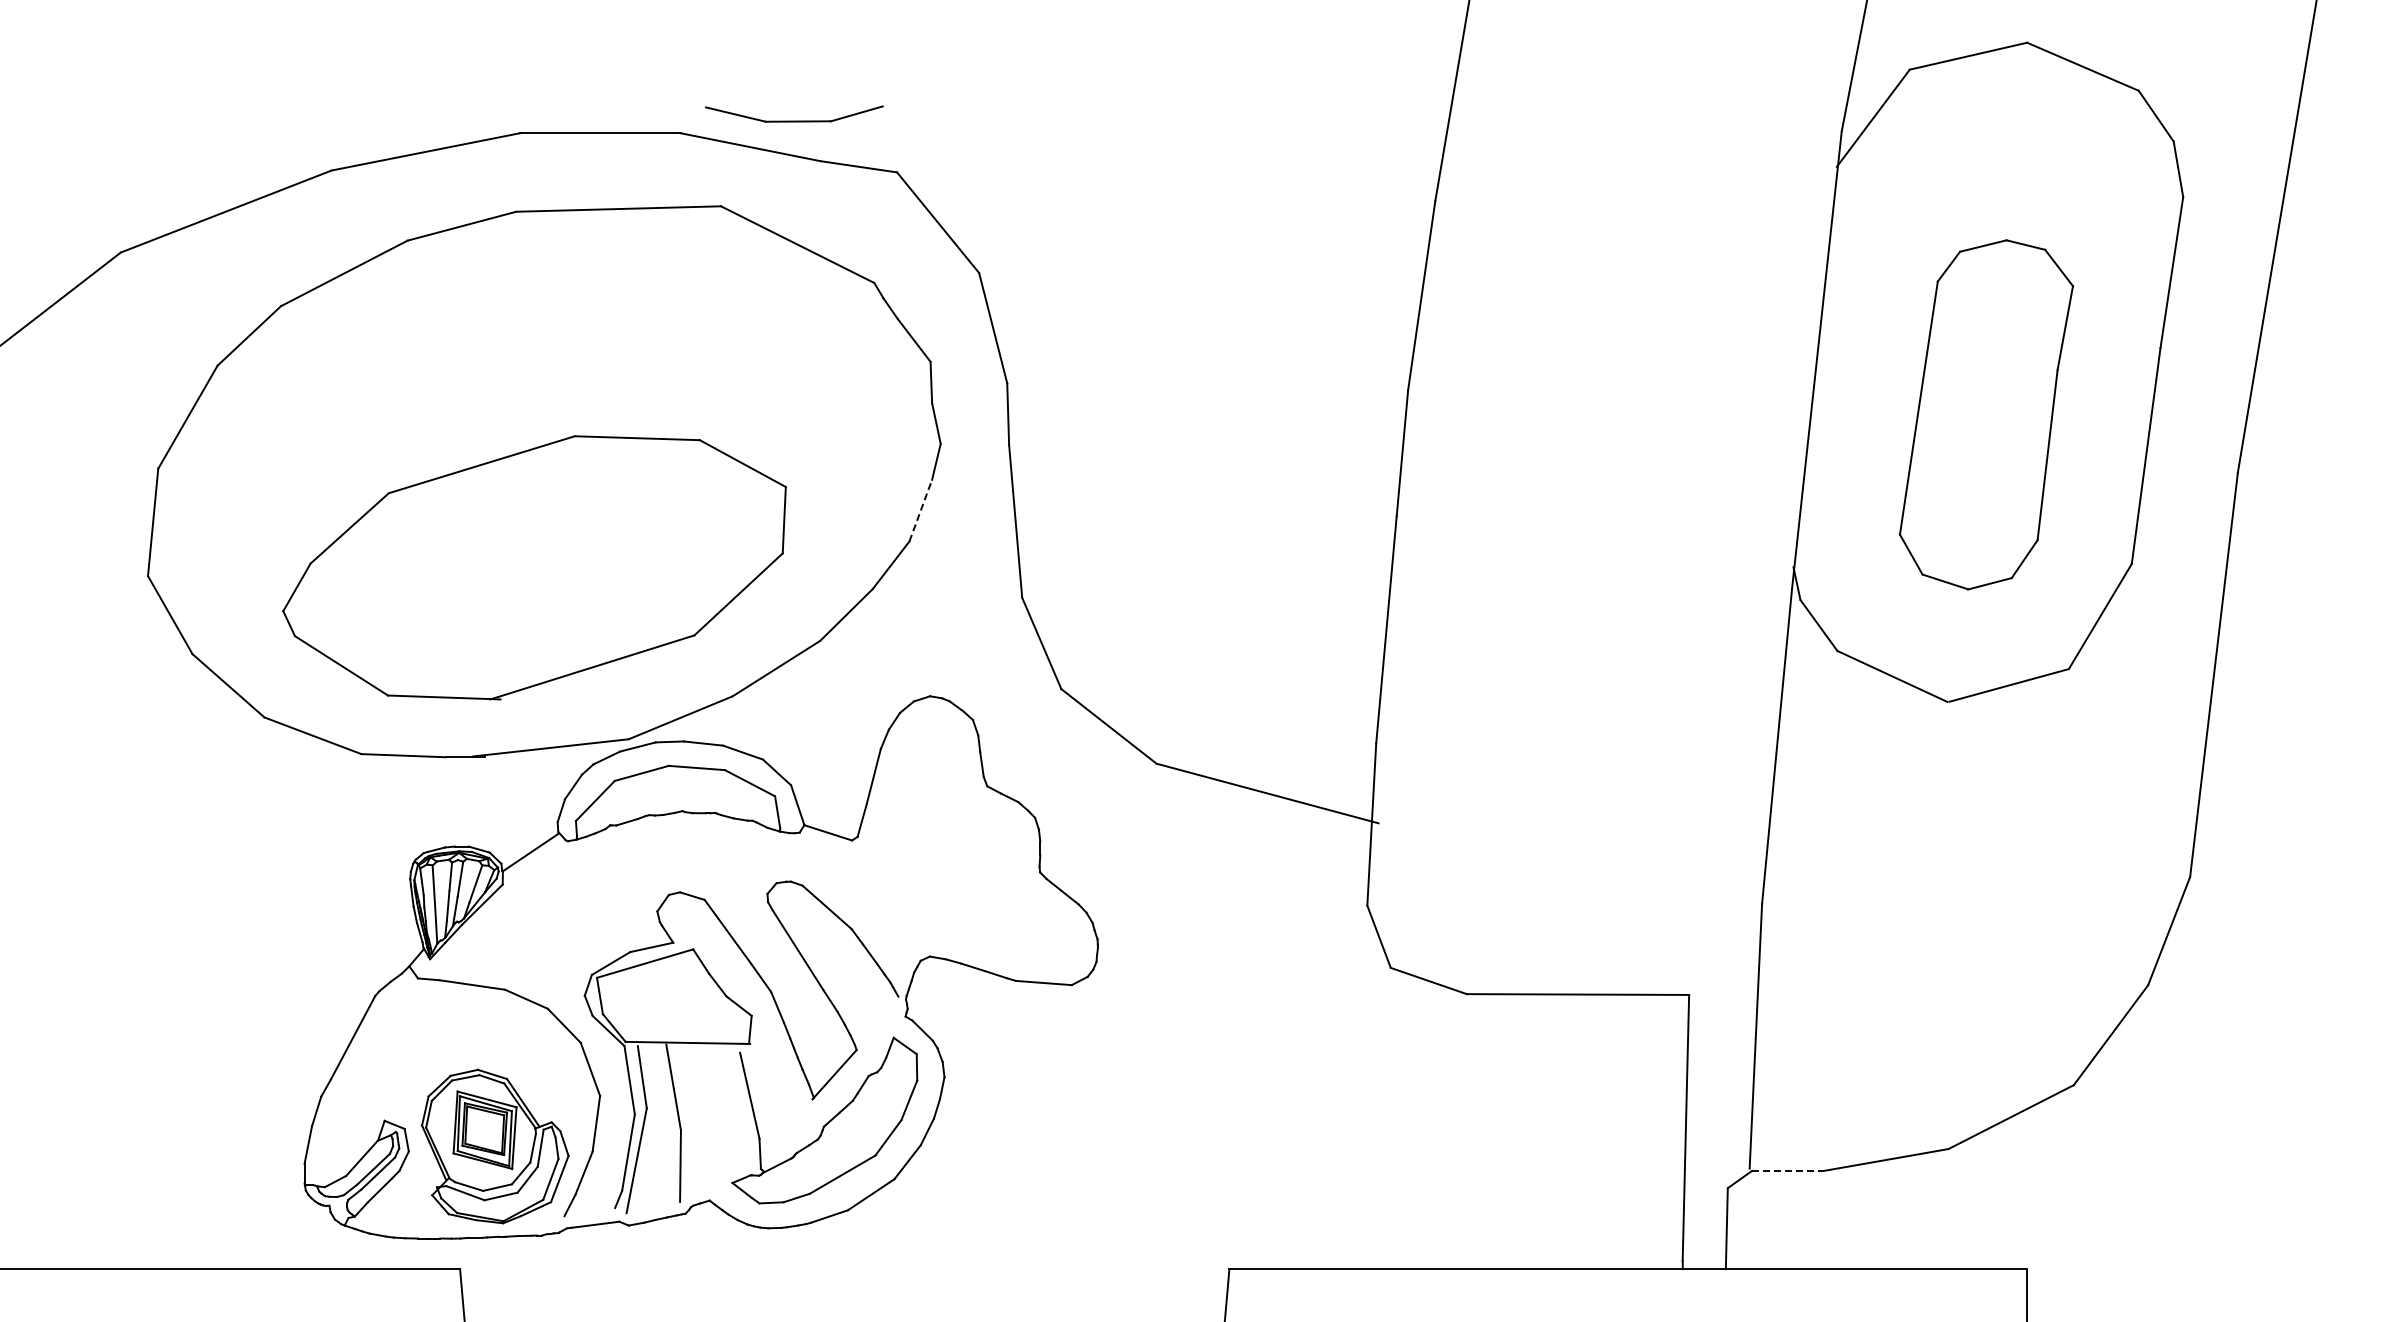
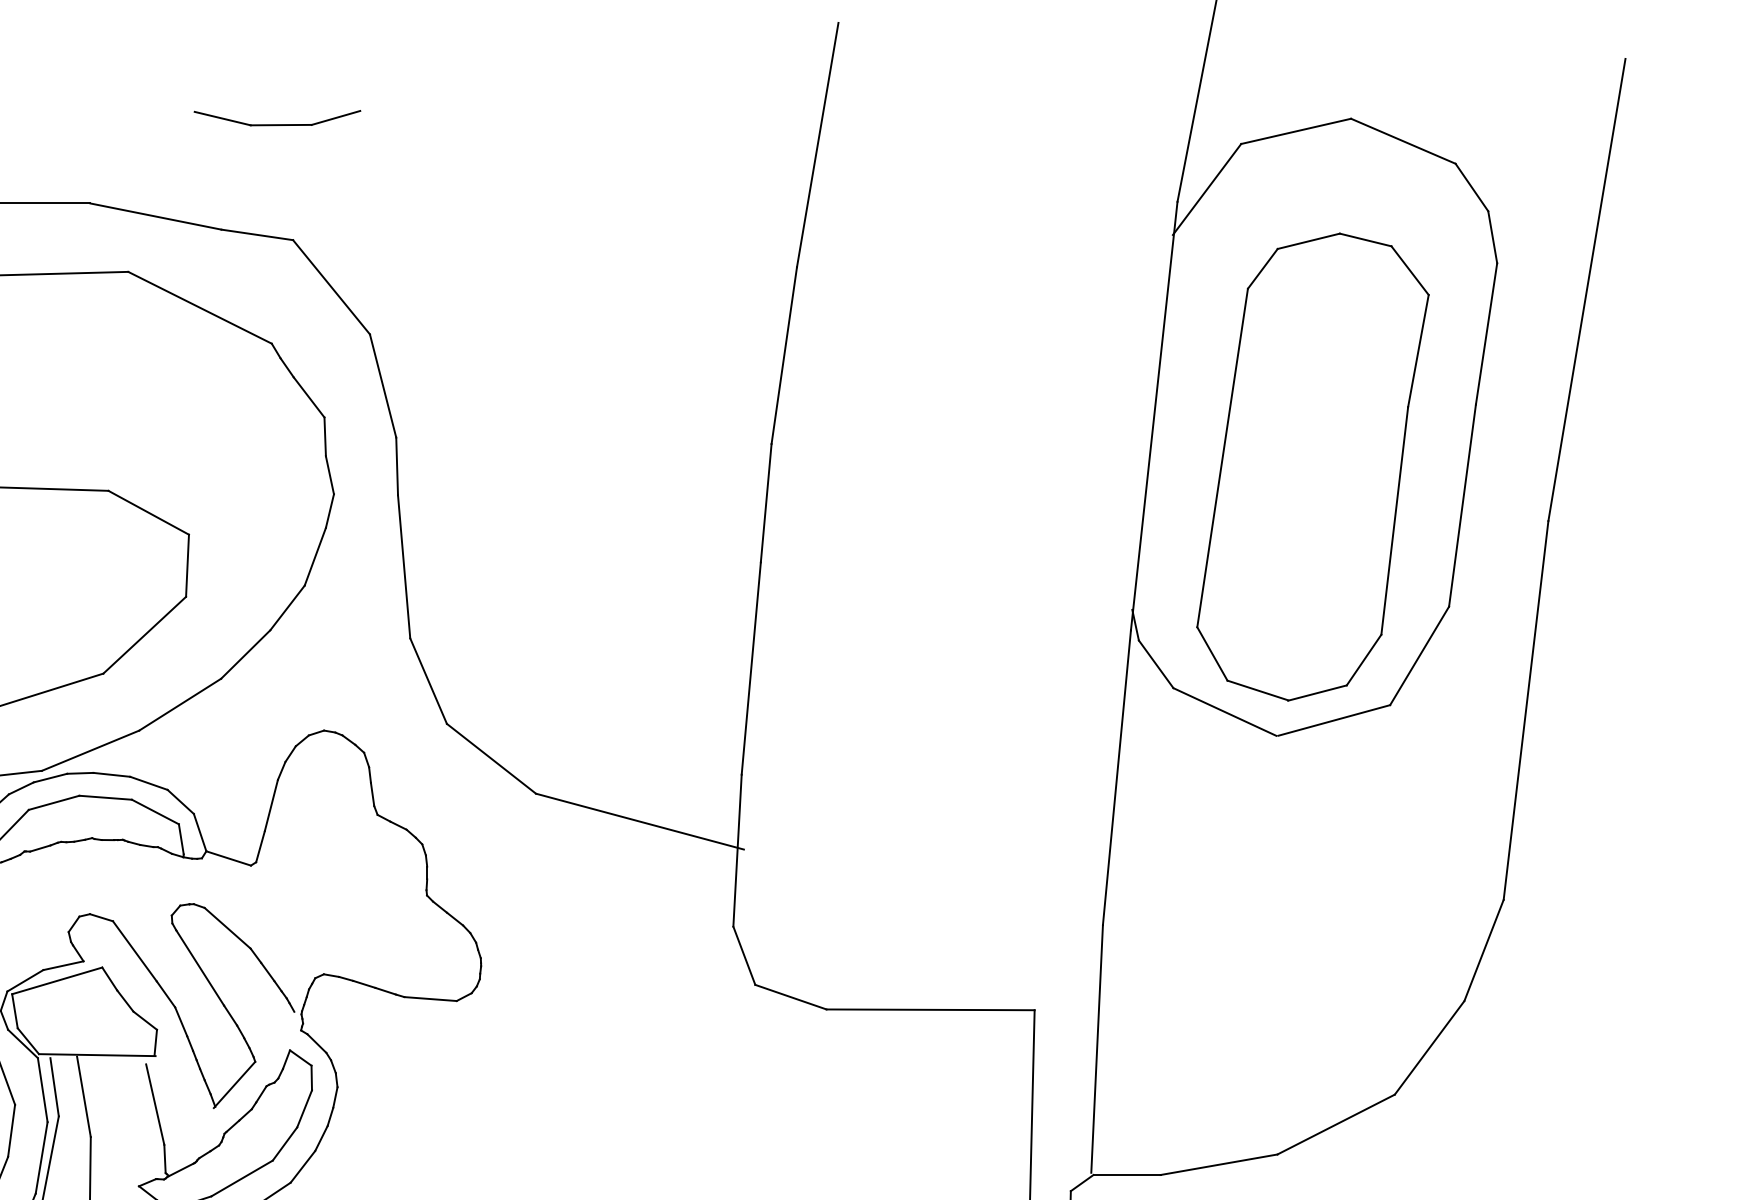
part: (794, 120) -> (277, 124), moved
part: (1986, 414) -> (1313, 466), size x1.43
line: (920, 510) -> (315, 556), dashed -> solid
line: (1787, 1170) -> (1126, 1174), dashed -> solid

